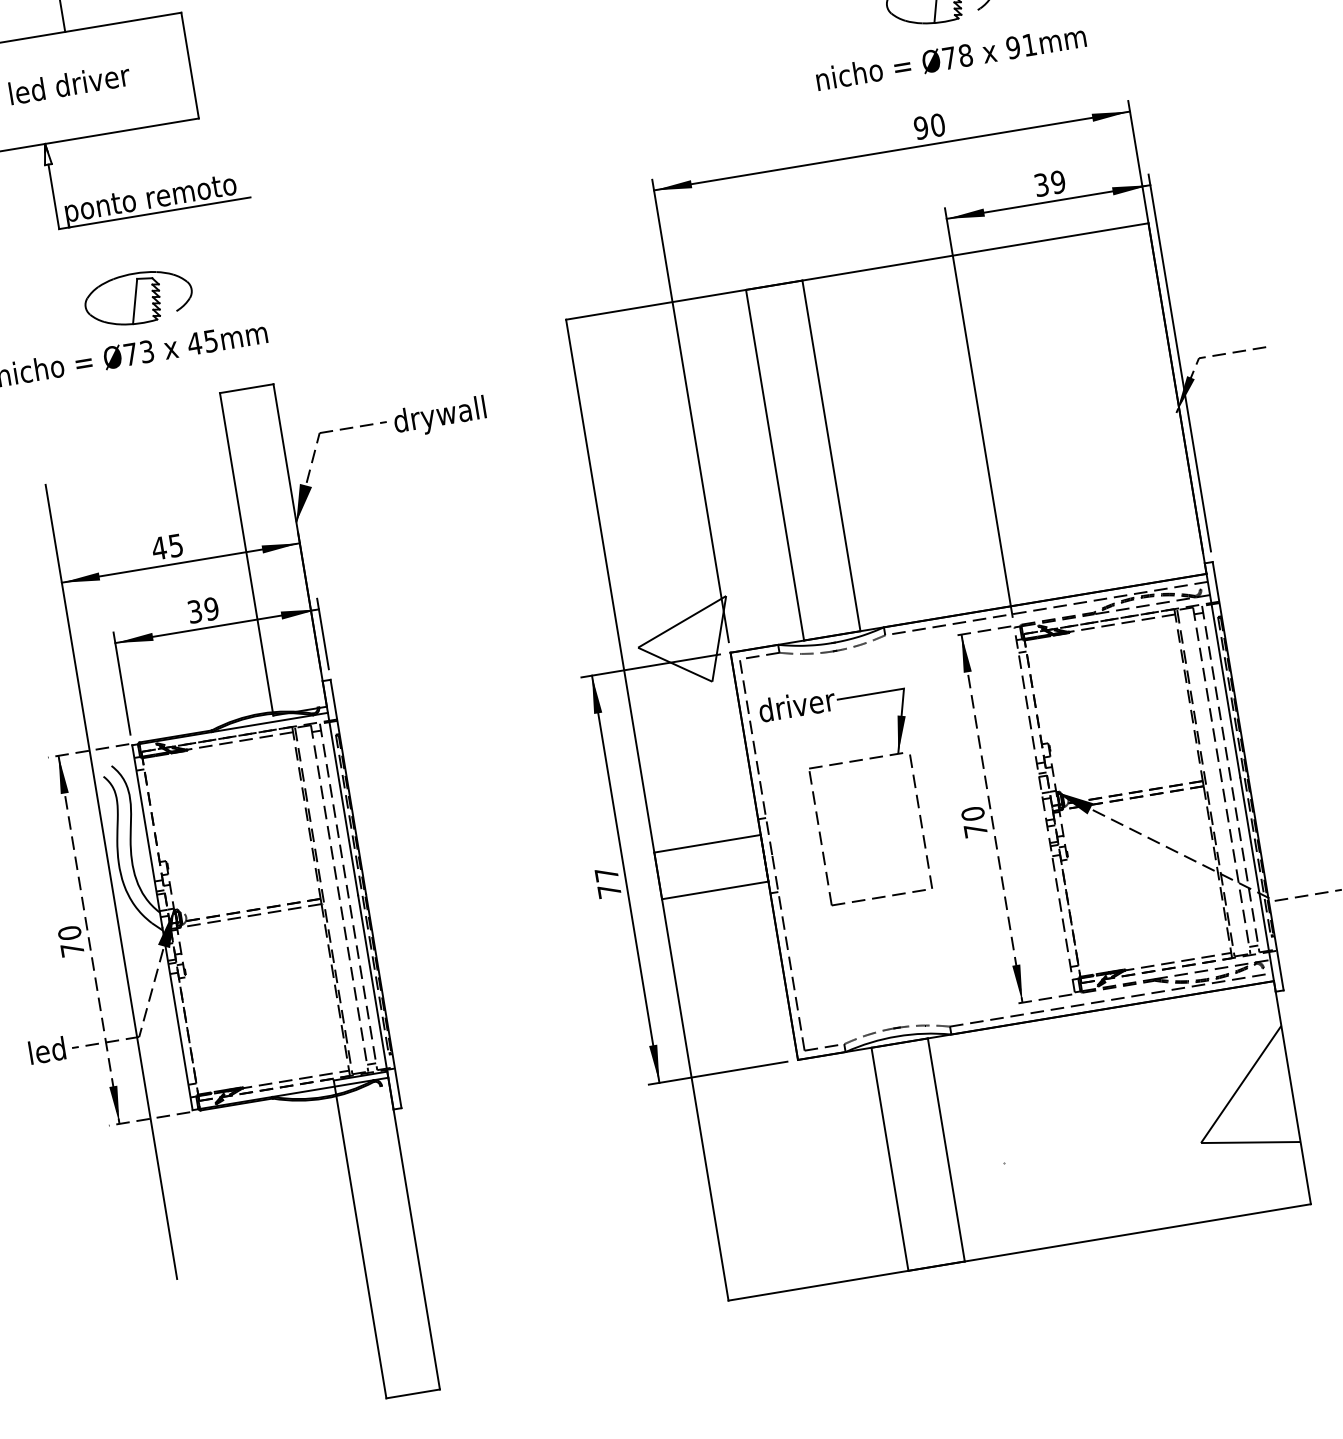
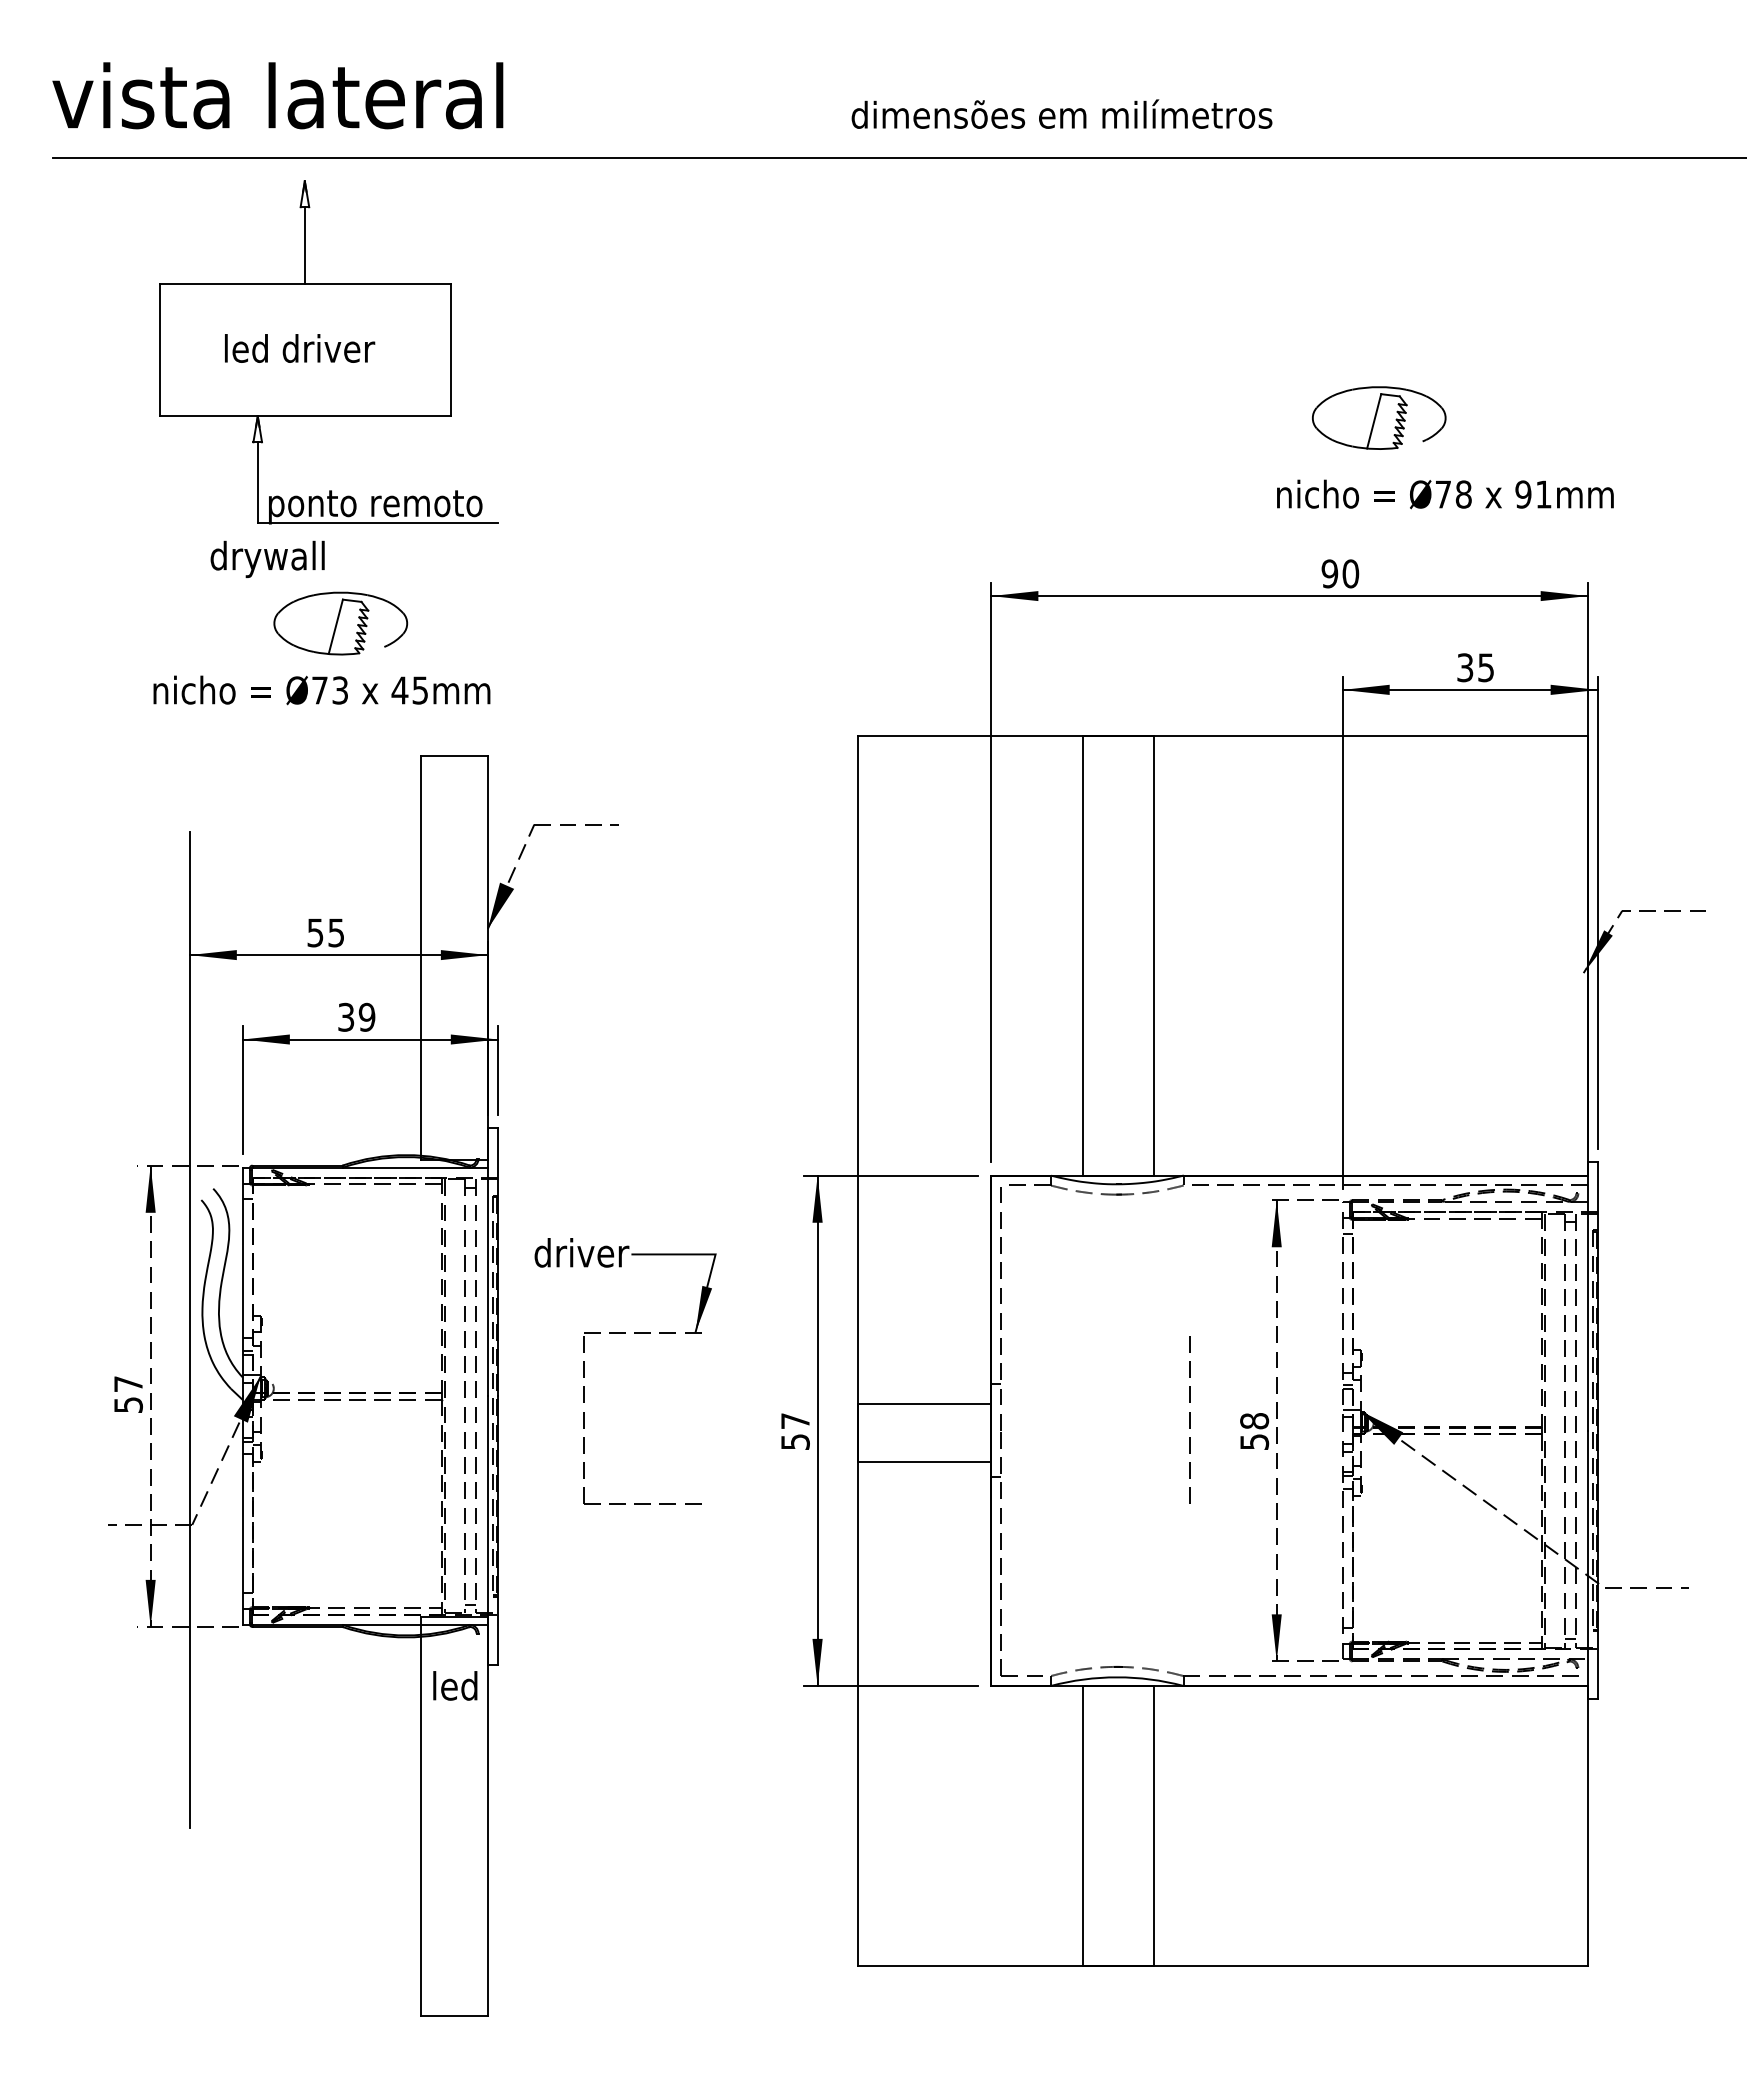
text: (951, 57) -> (1445, 494), moved
text: (1058, 181) -> (1486, 667), 39 -> 35
text: (439, 416) -> (267, 558), moved
text: (159, 548) -> (315, 932), 45 -> 55
hatch: (685, 644) -> (938, 1156), removed
part: (842, 763) -> (625, 1333), moved
text: (974, 822) -> (1254, 1431), 70 -> 58
text: (609, 890) -> (795, 1441), 77 -> 57
text: (71, 941) -> (128, 1394), 70 -> 57
text: (47, 1050) -> (455, 1685), moved
hatch: (1144, 1107) -> (1404, 1814), removed

